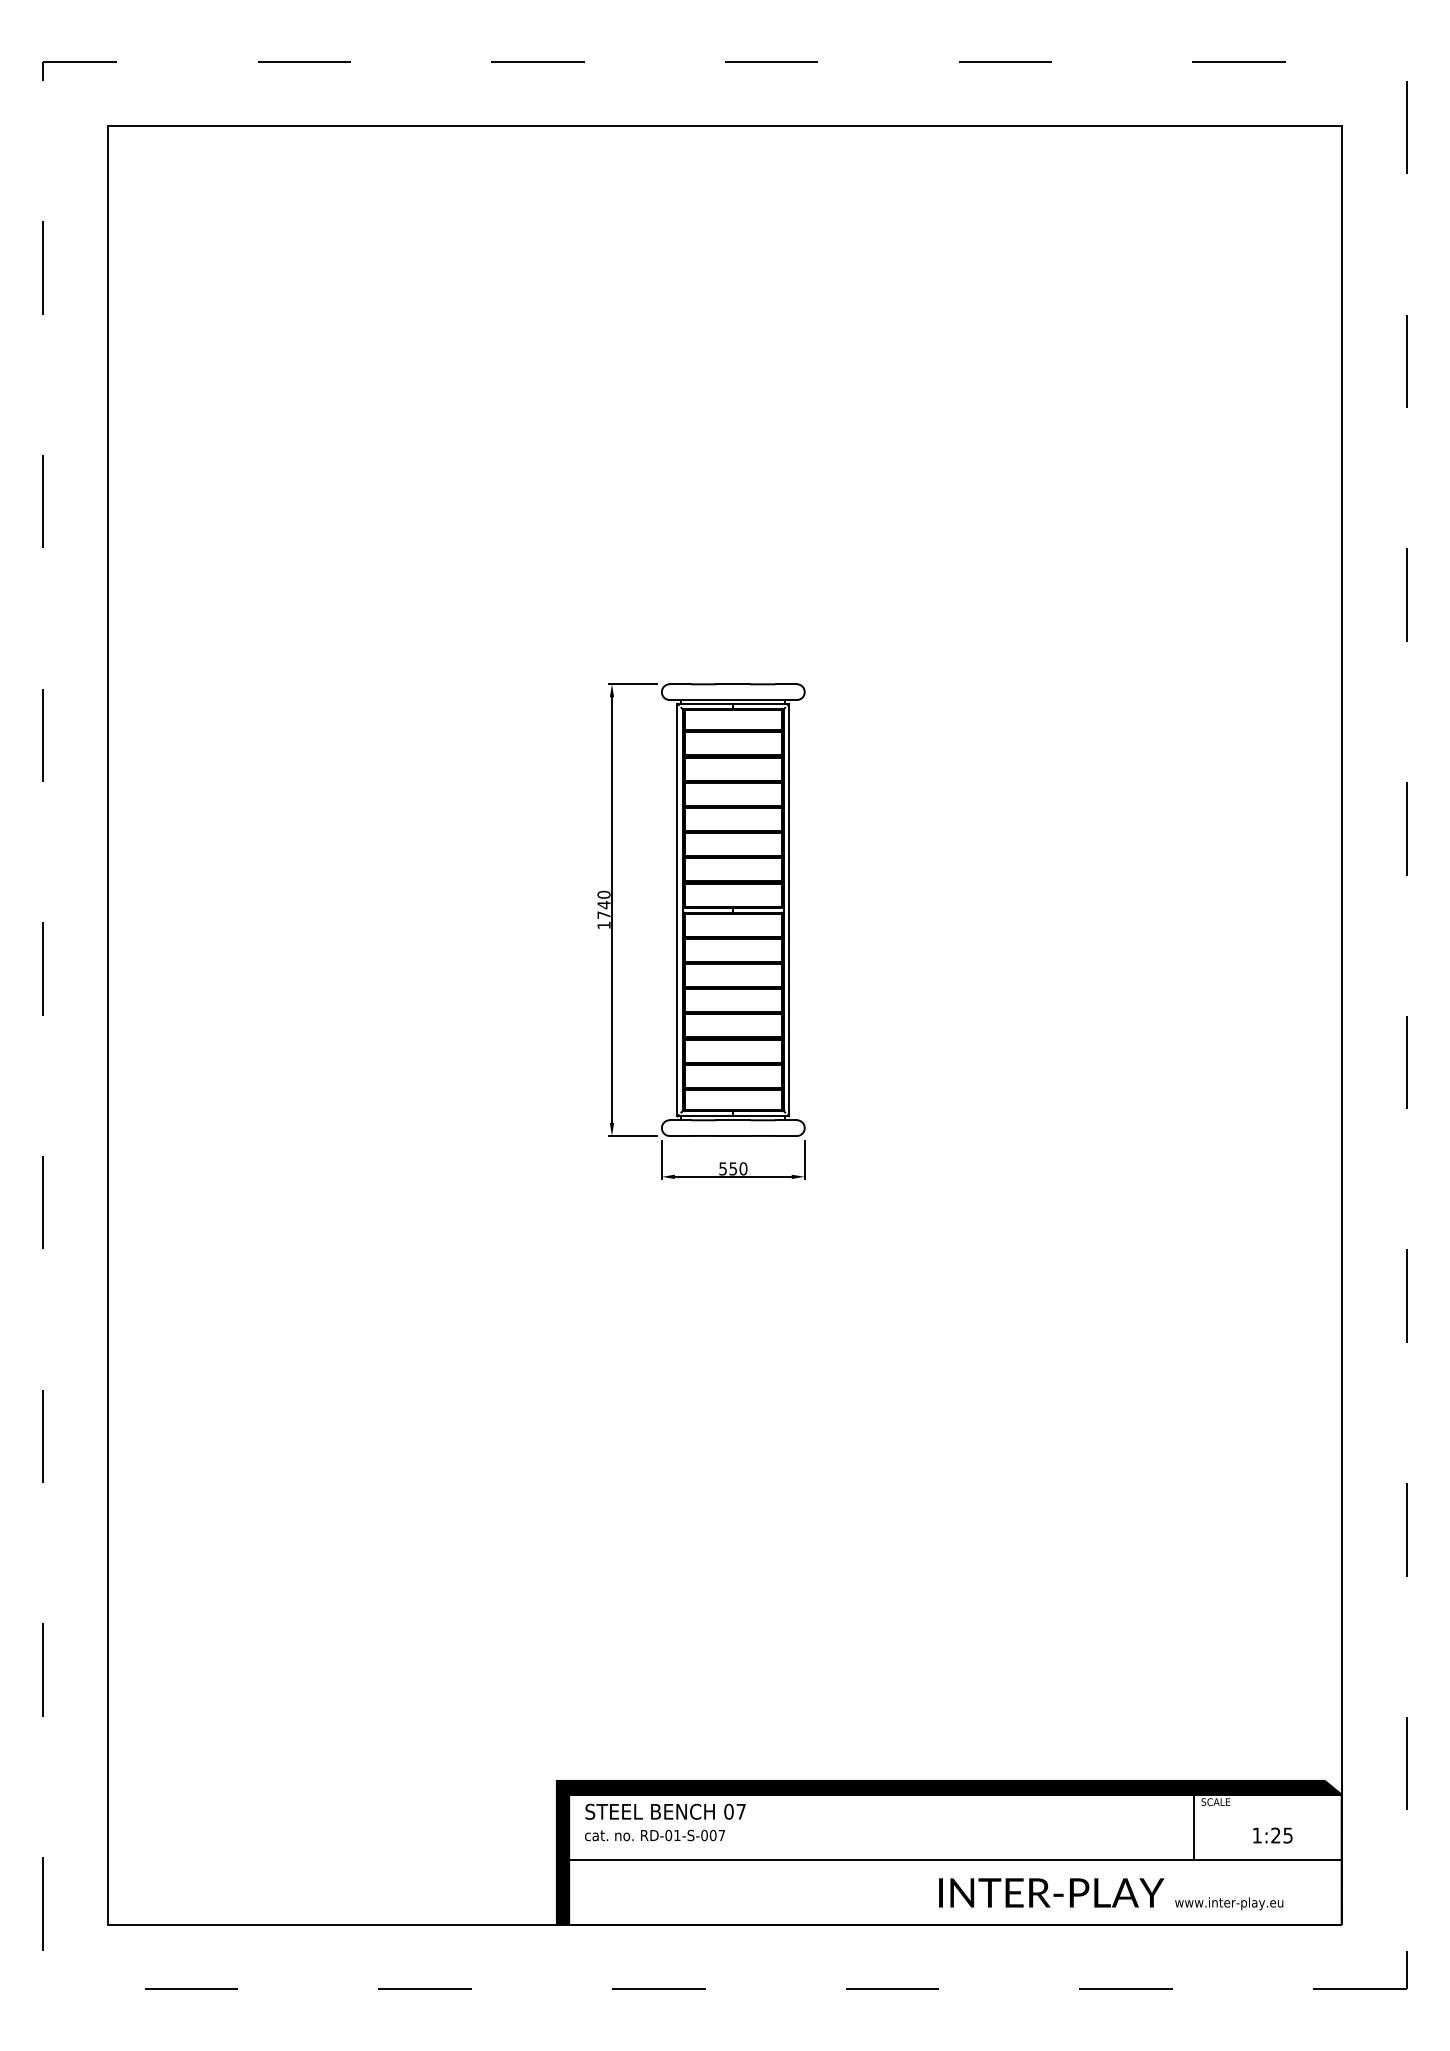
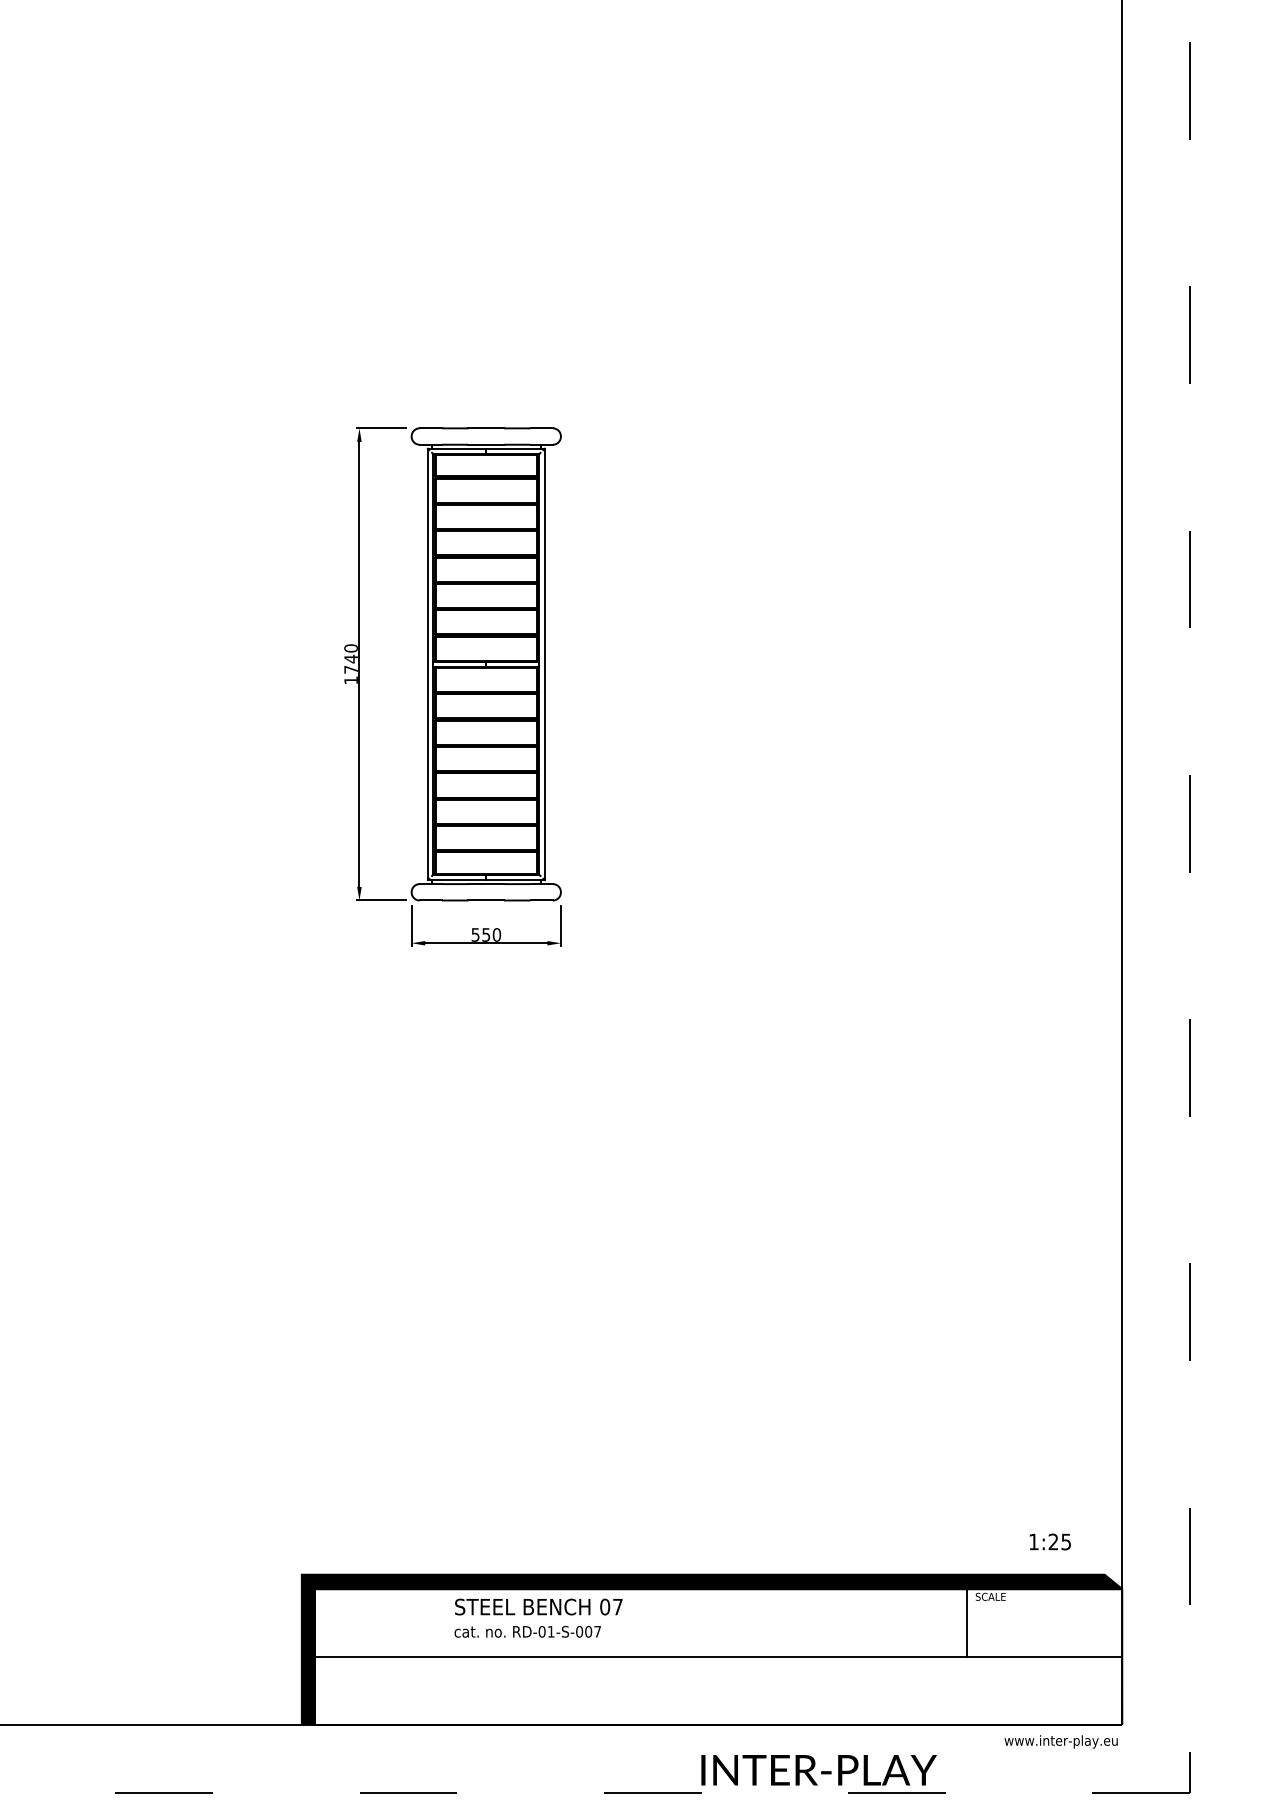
text: (665, 1822) -> (538, 1618), moved
text: (1272, 1835) -> (1049, 1541), moved
text: (1051, 1892) -> (818, 1769), moved
text: (1229, 1903) -> (1061, 1741), moved

